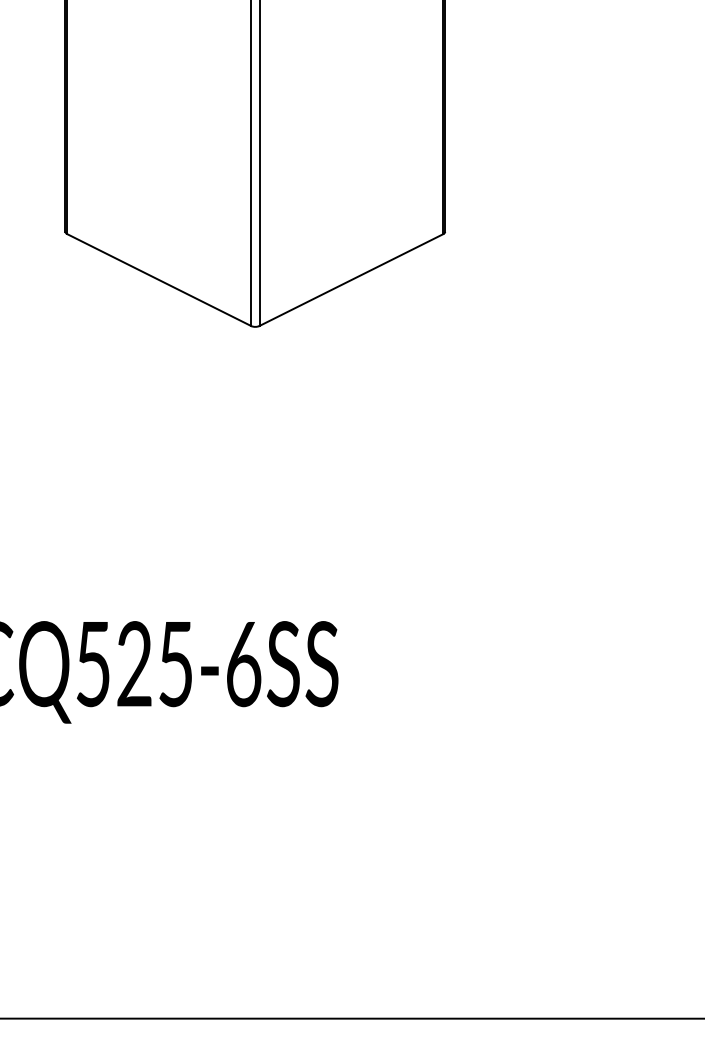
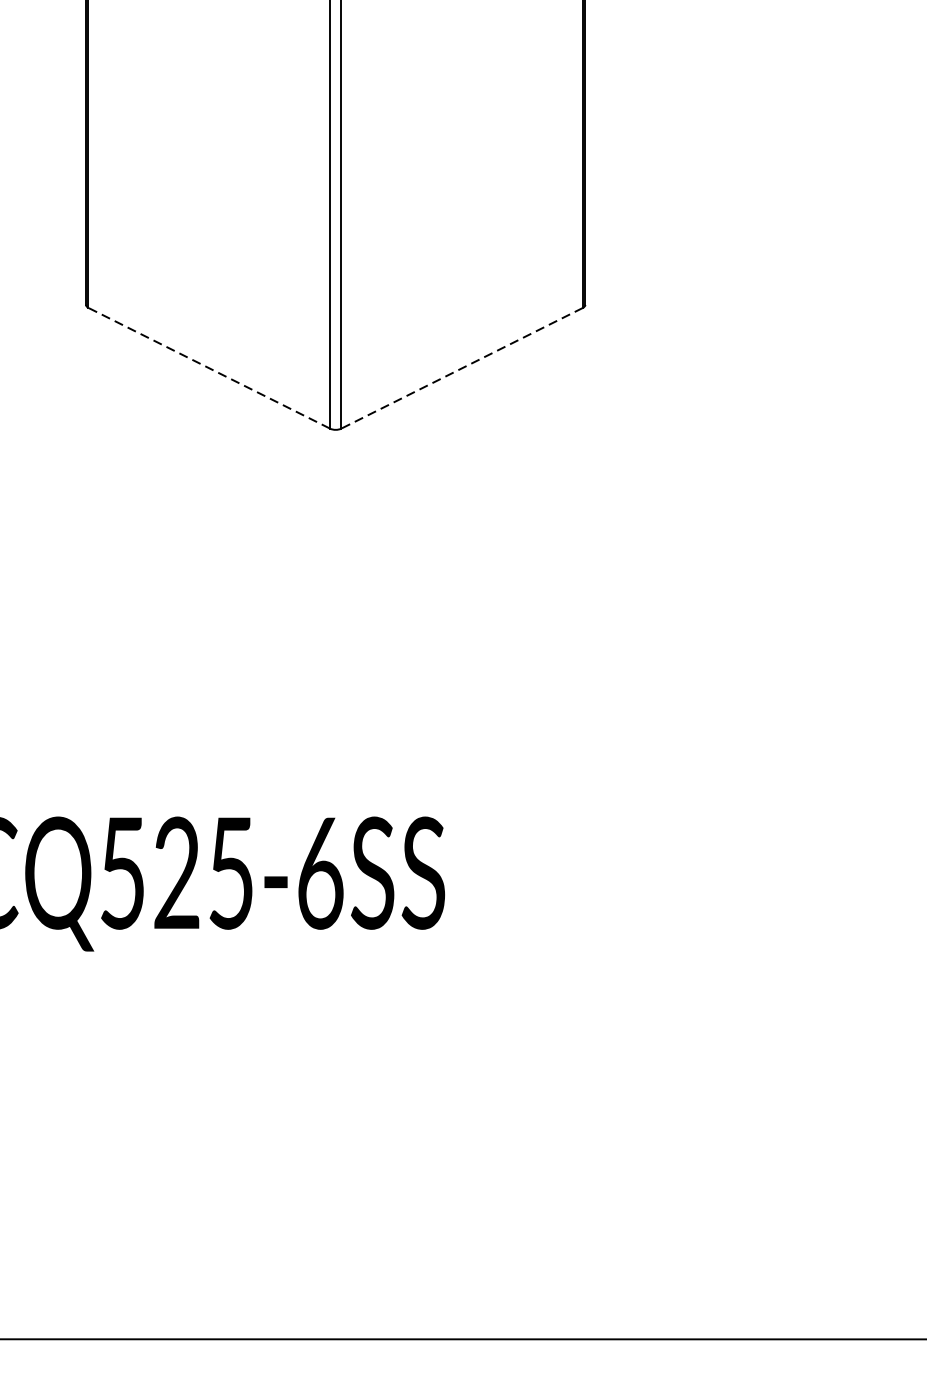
line: (159, 280) -> (209, 368), solid -> dashed
line: (351, 280) -> (462, 368), solid -> dashed

